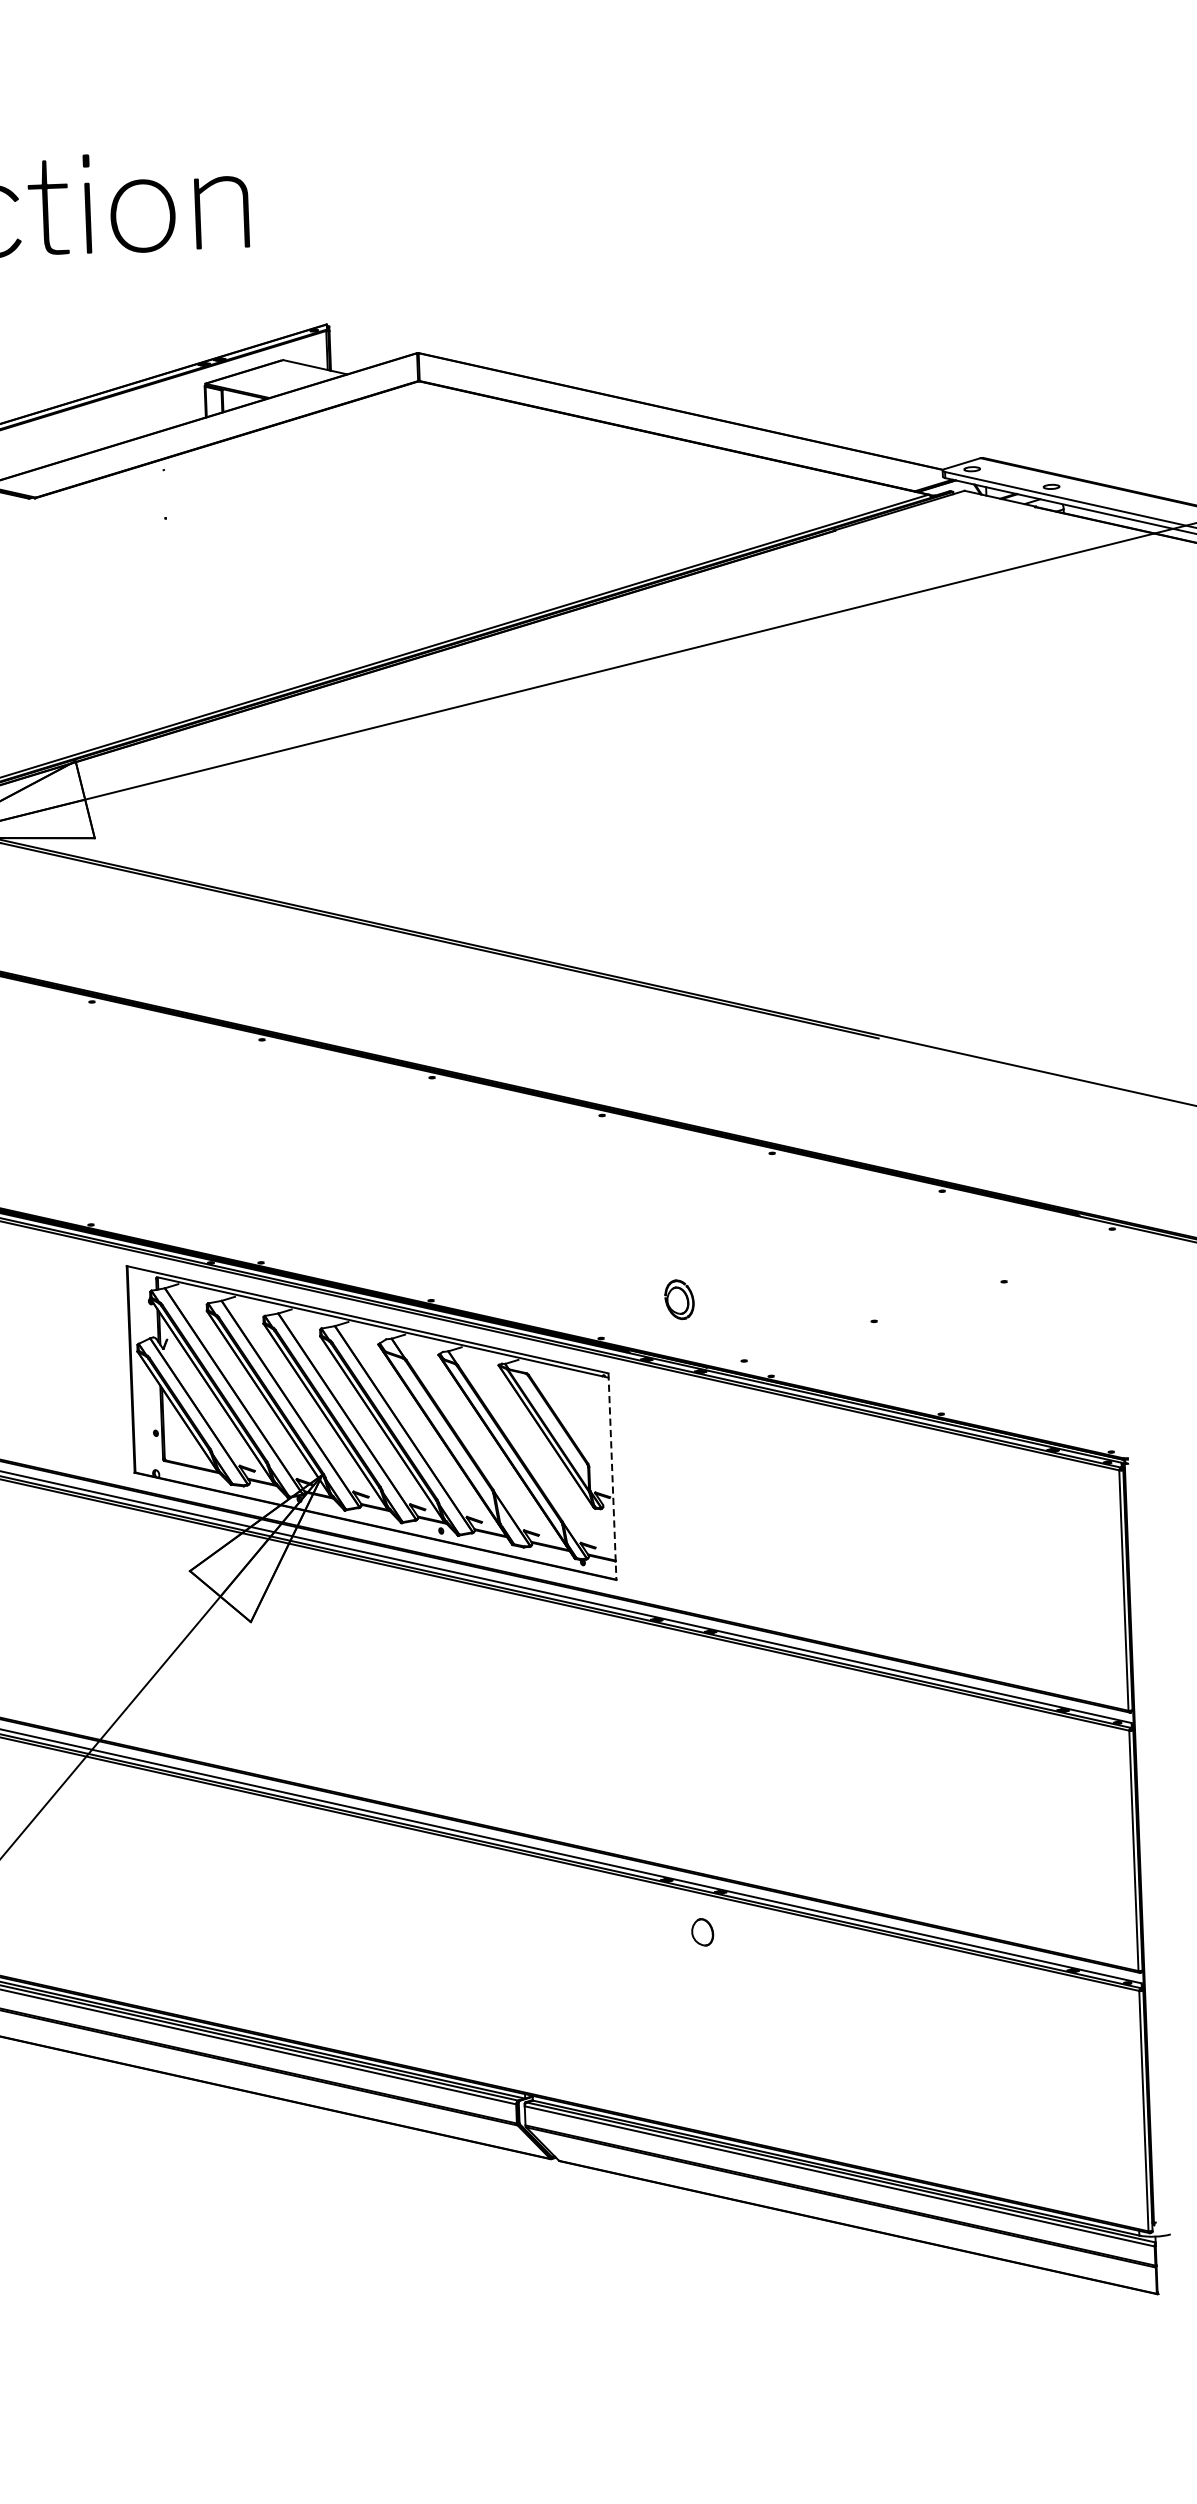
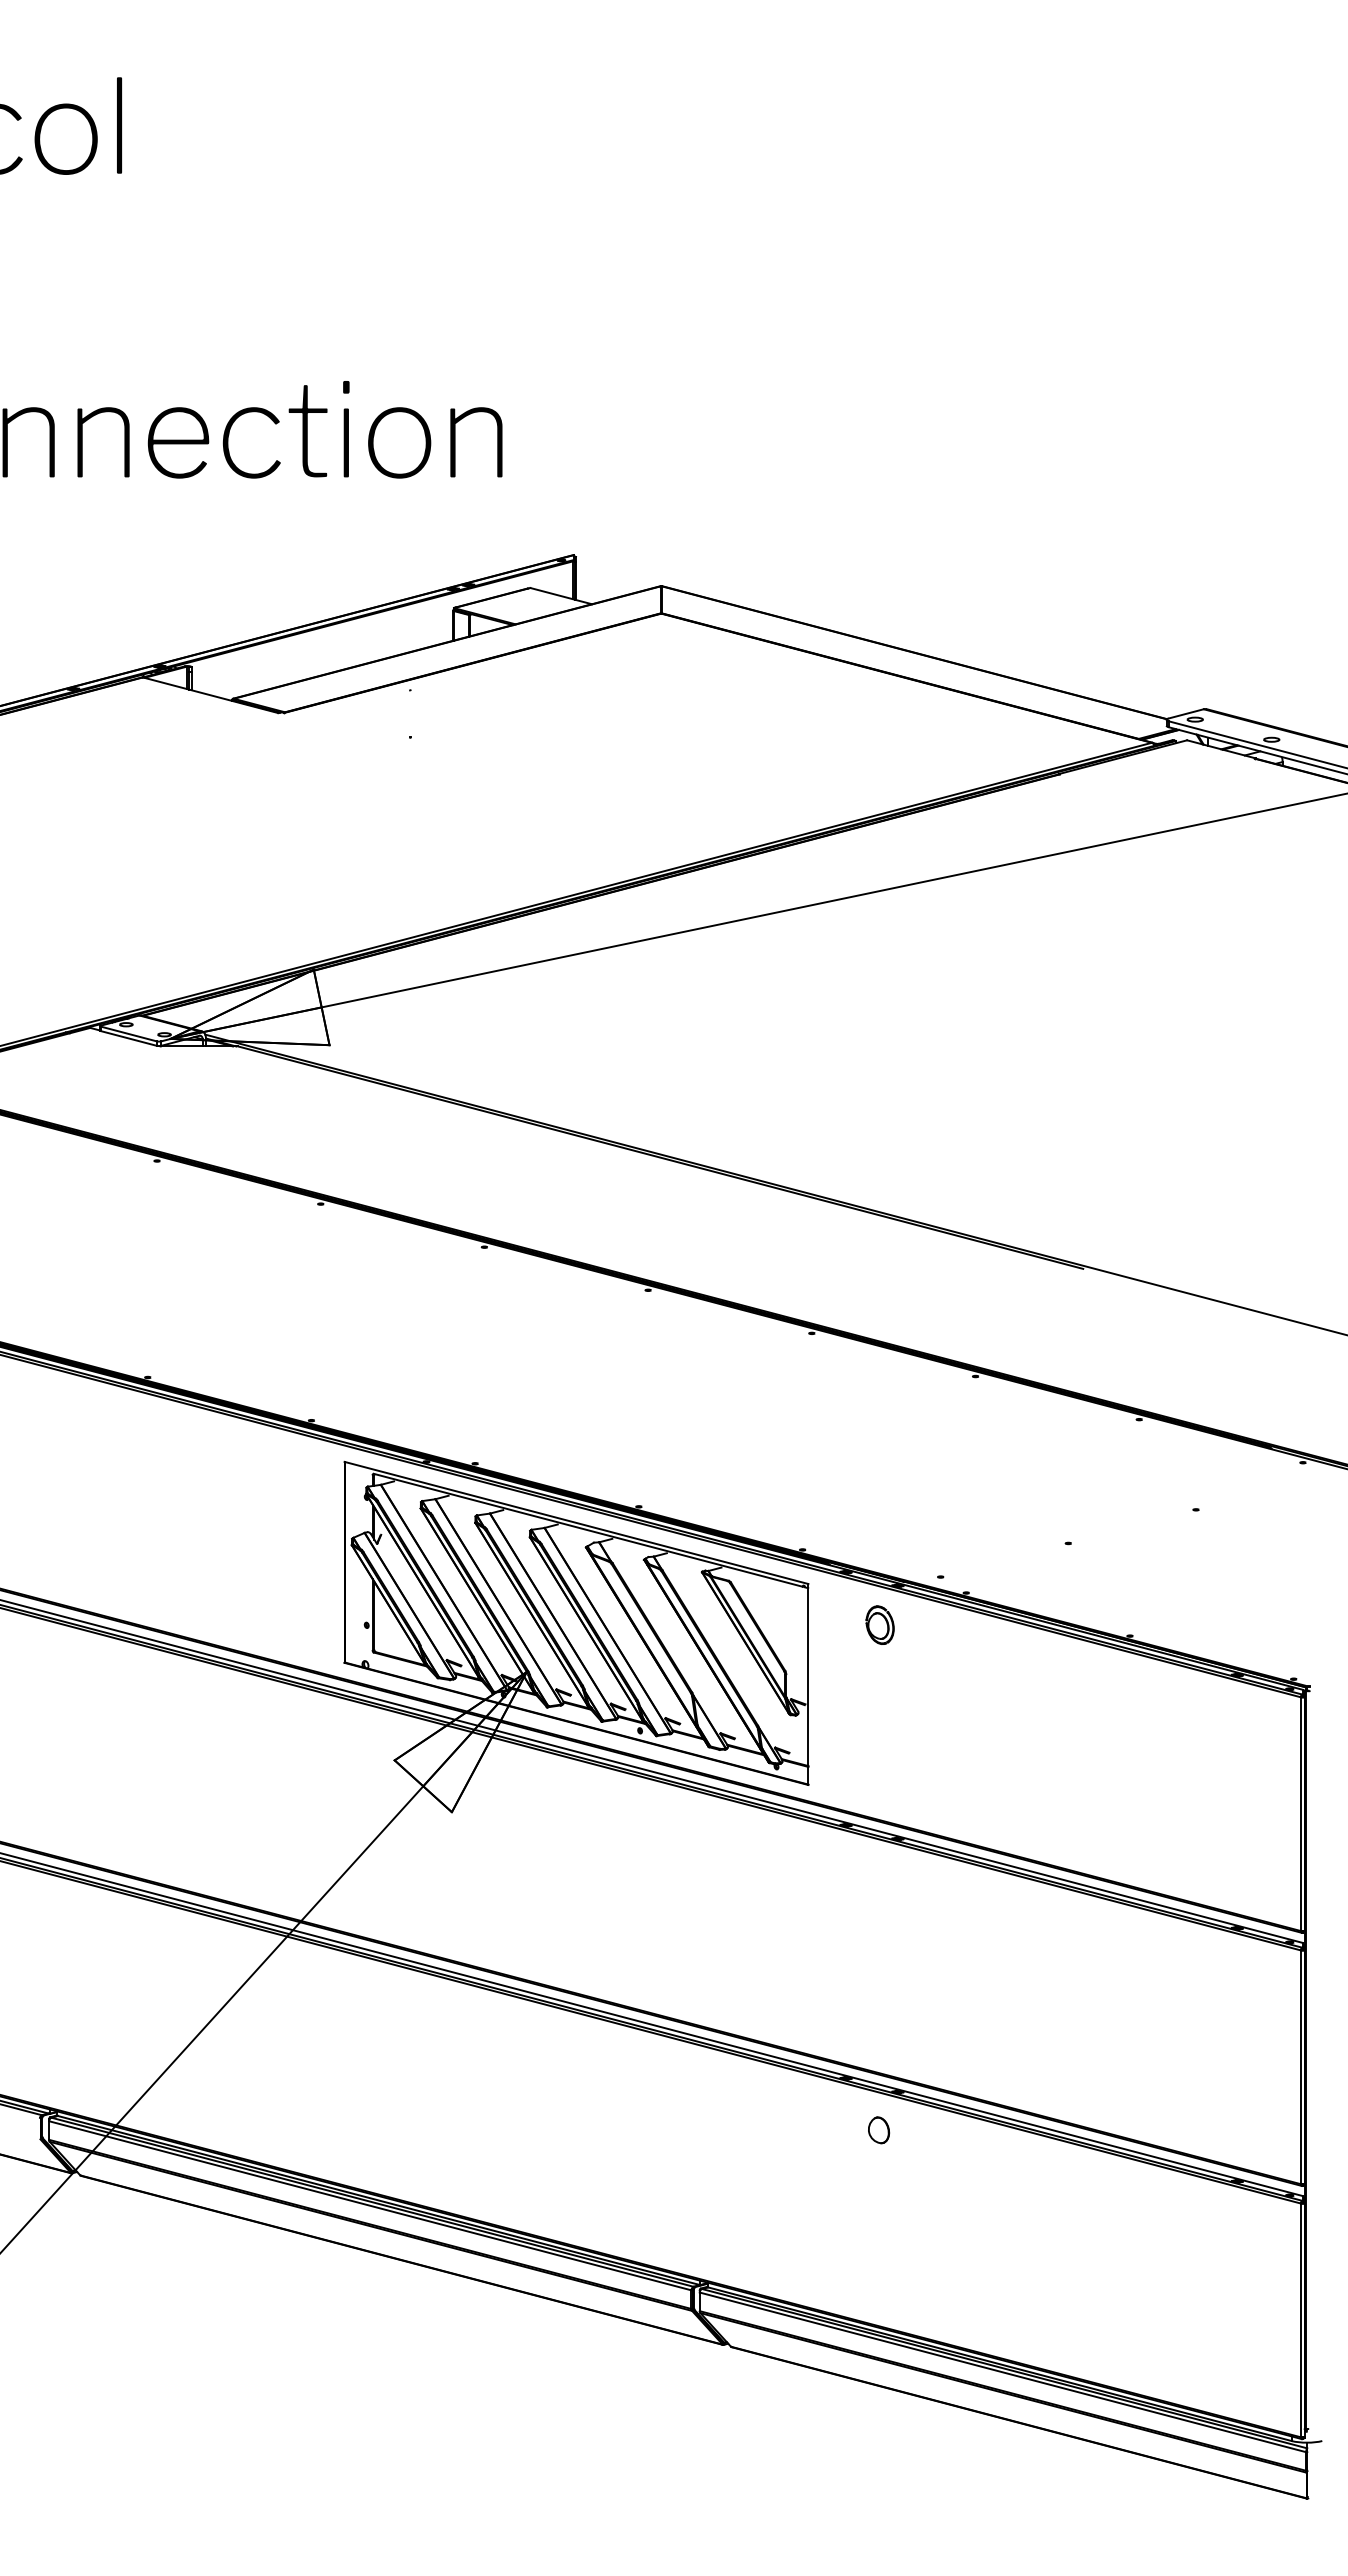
part: (678, 1299) -> (879, 1624), moved
line: (612, 1476) -> (808, 1684), dashed -> solid

